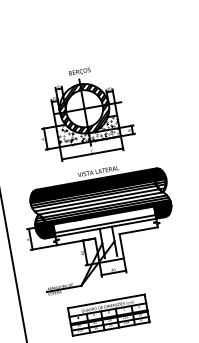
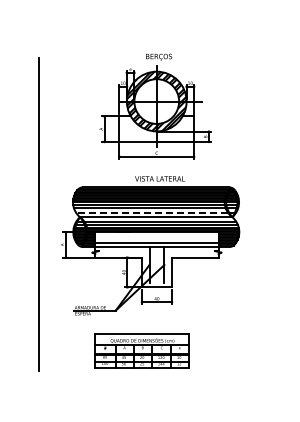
hatch: (88, 130) -> (156, 128), removed
line: (97, 200) -> (152, 212), solid -> dashed

